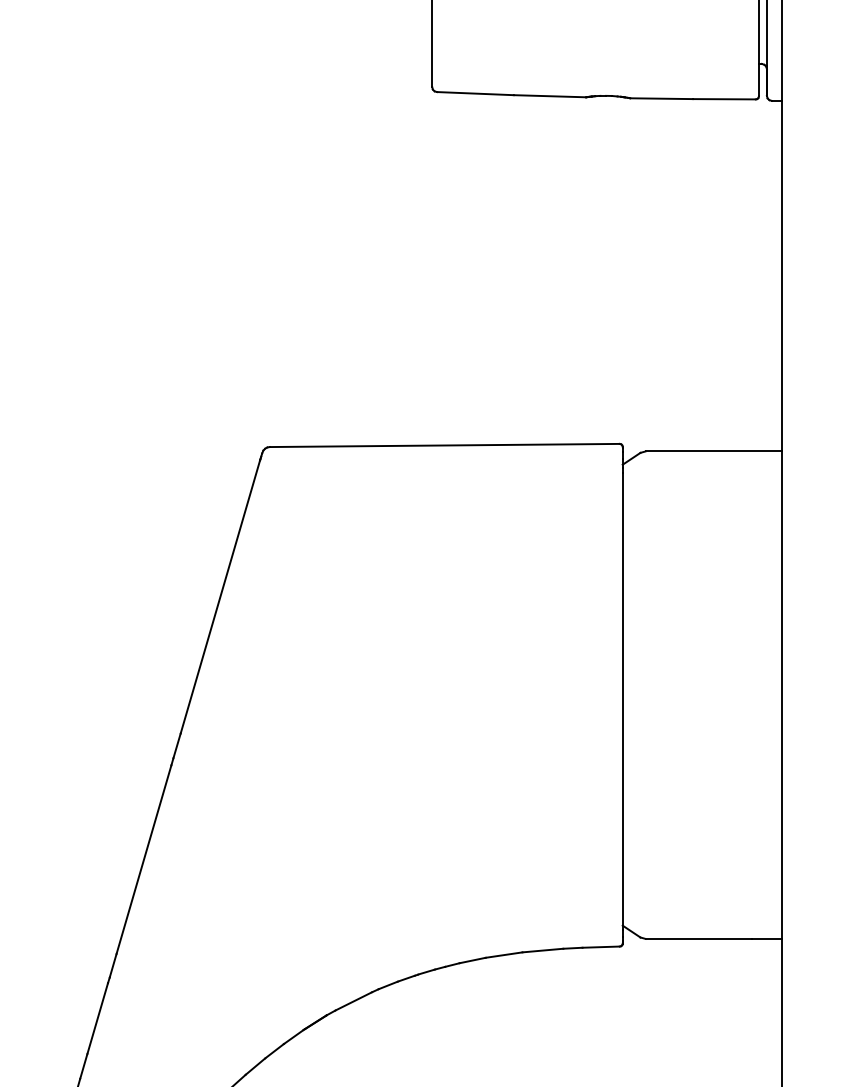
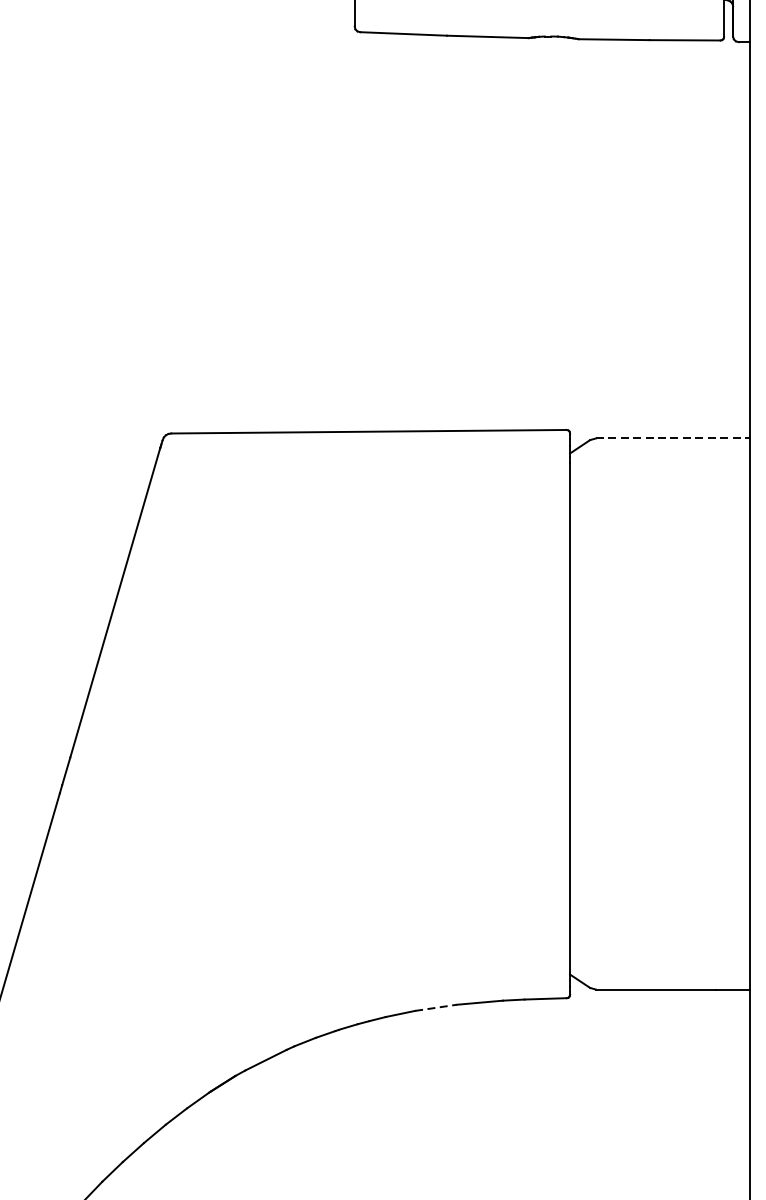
line: (714, 451) -> (673, 438), solid -> dashed
line: (504, 955) -> (436, 1008), solid -> dashed

